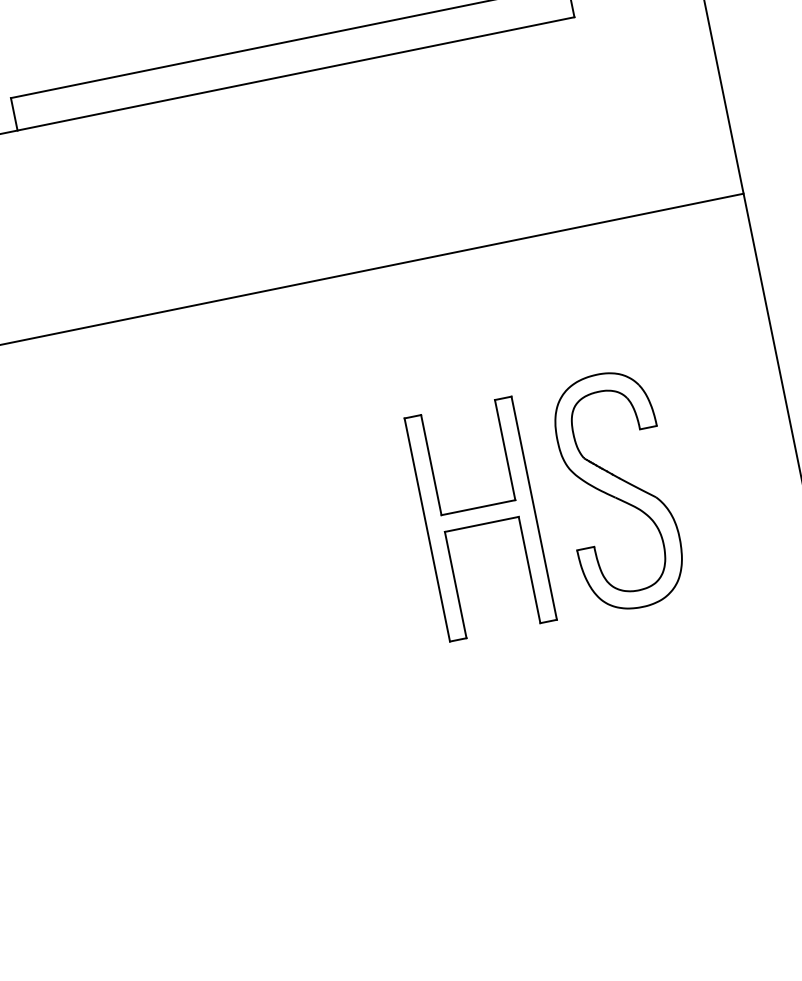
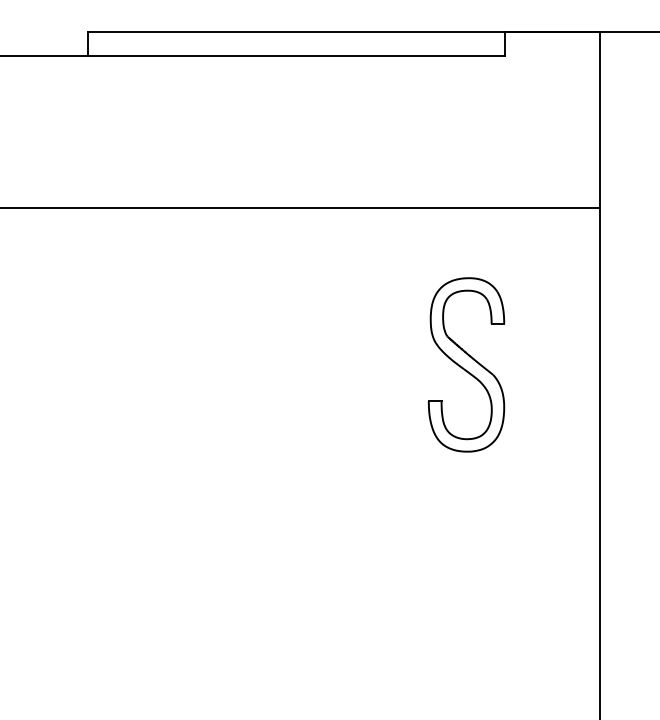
part: (617, 490) -> (466, 364), moved
part: (479, 518) -> (363, 402), removed

